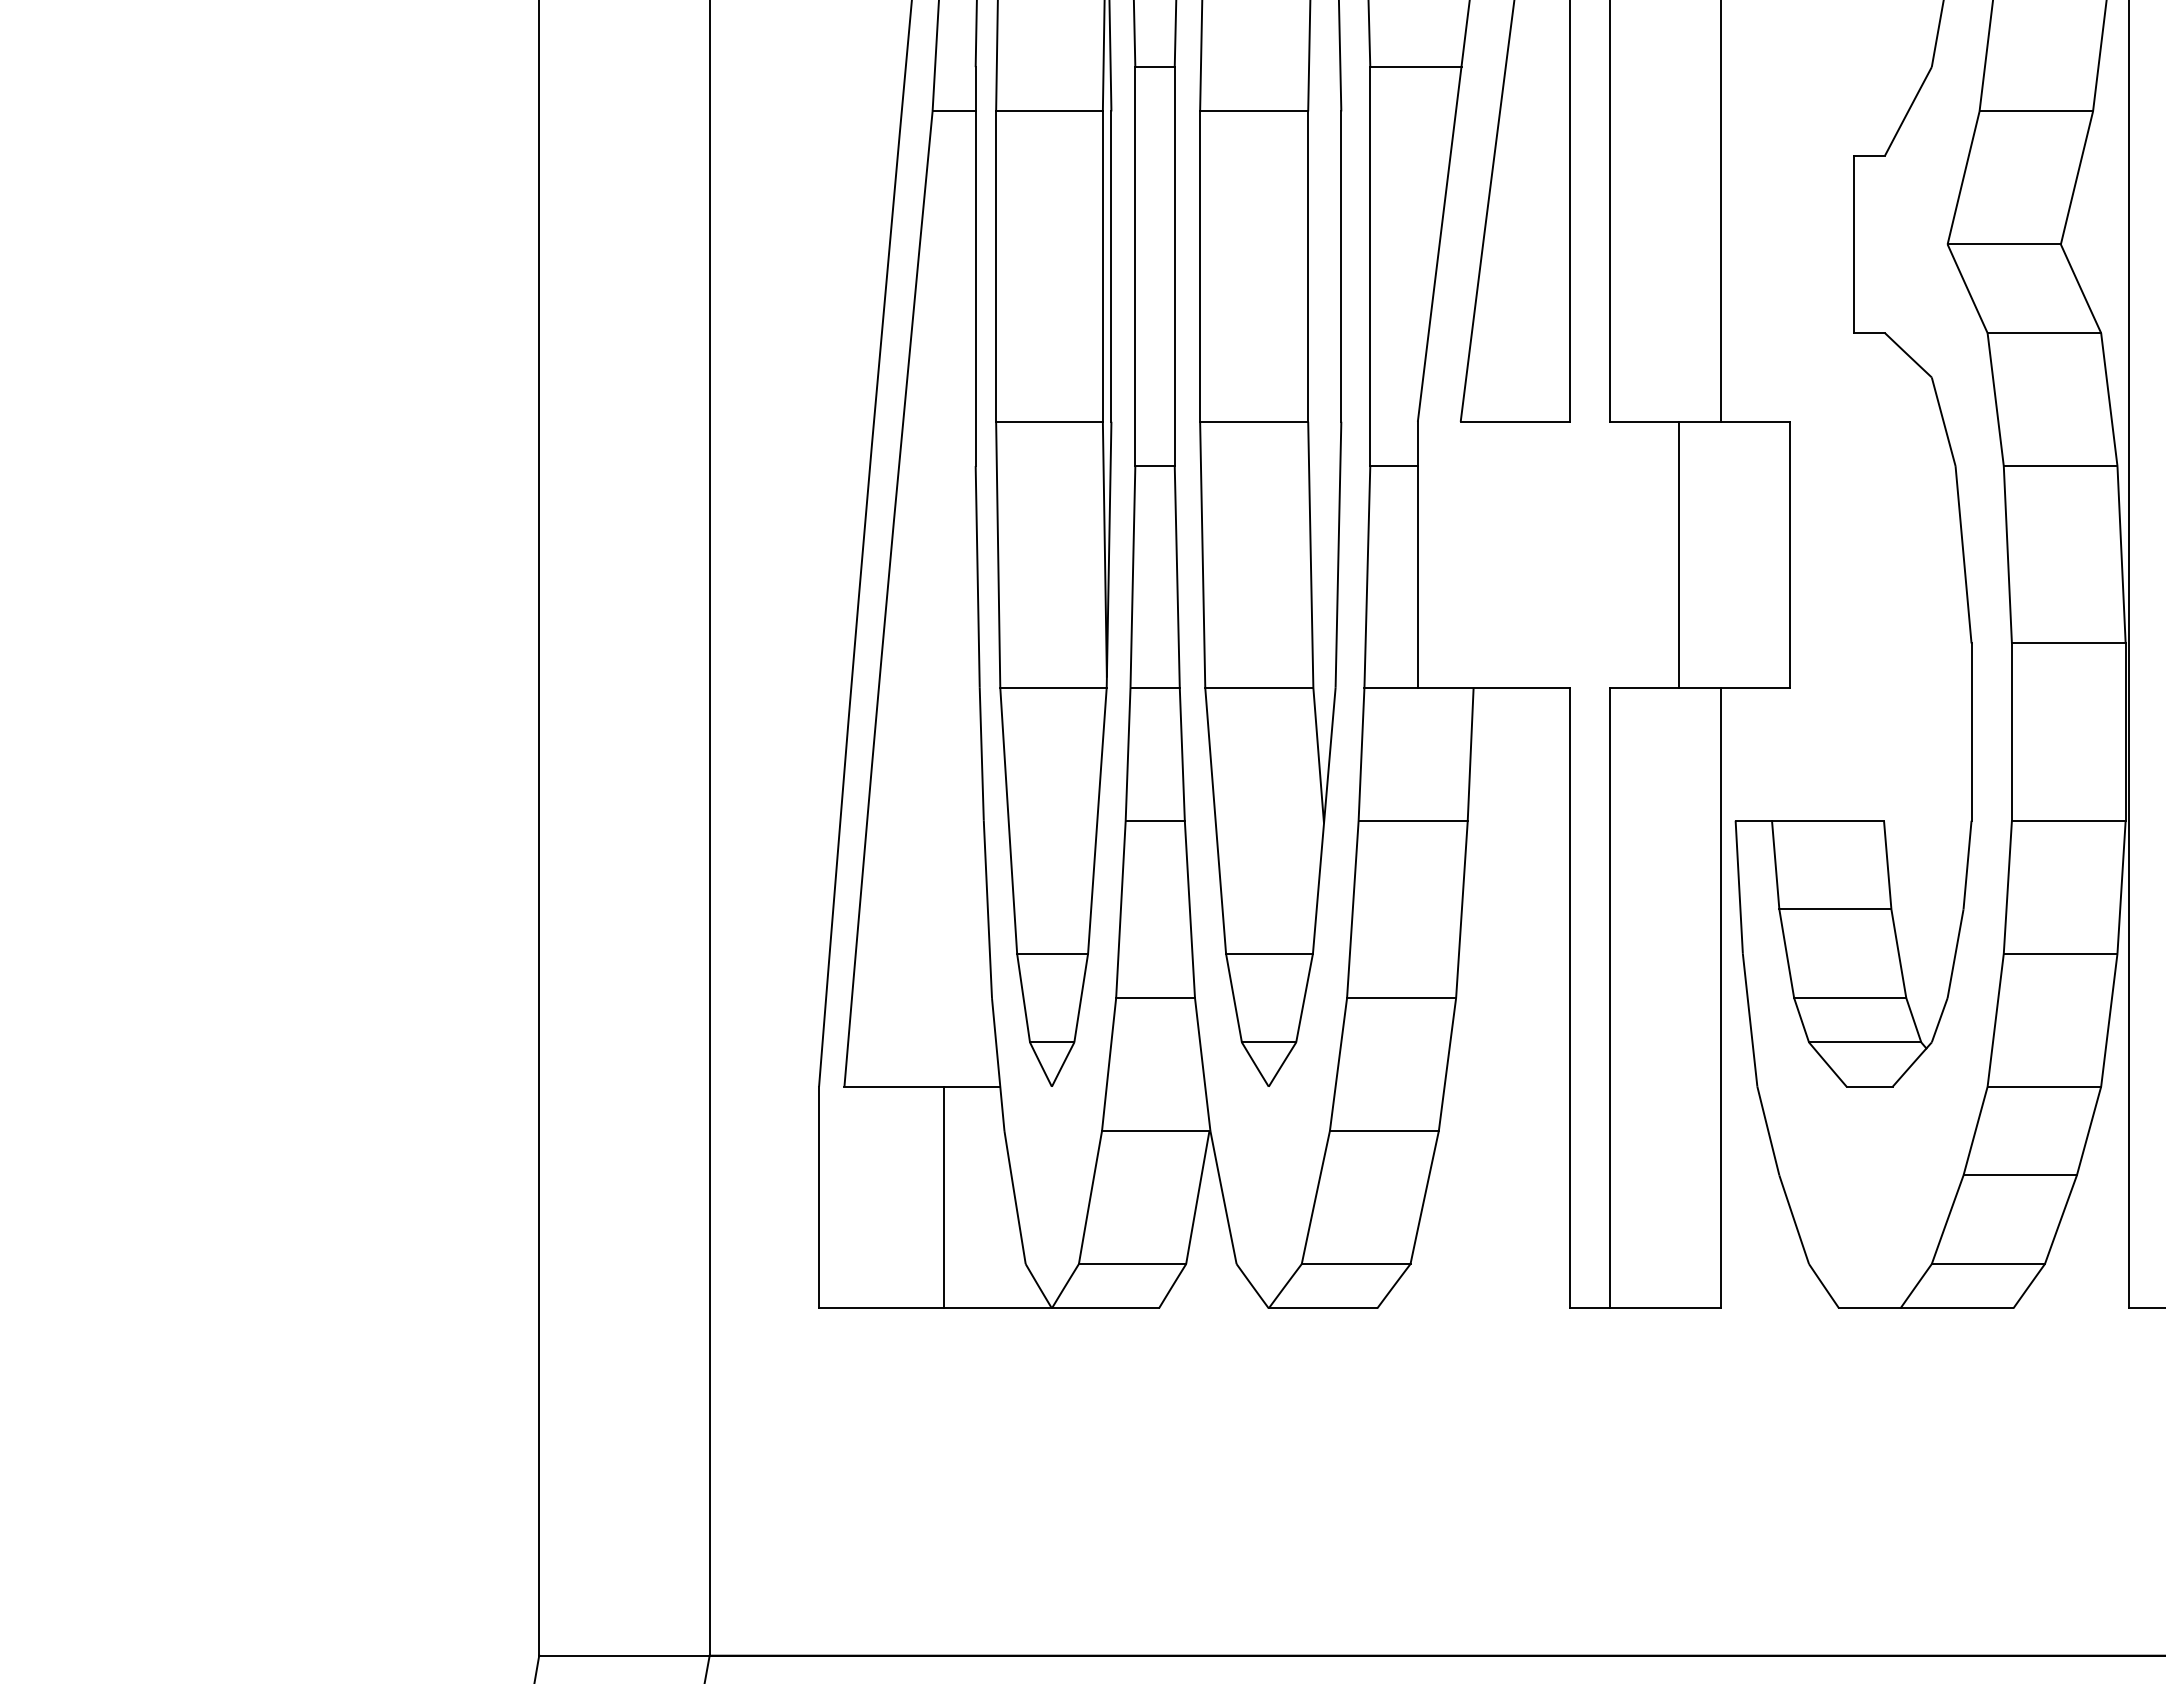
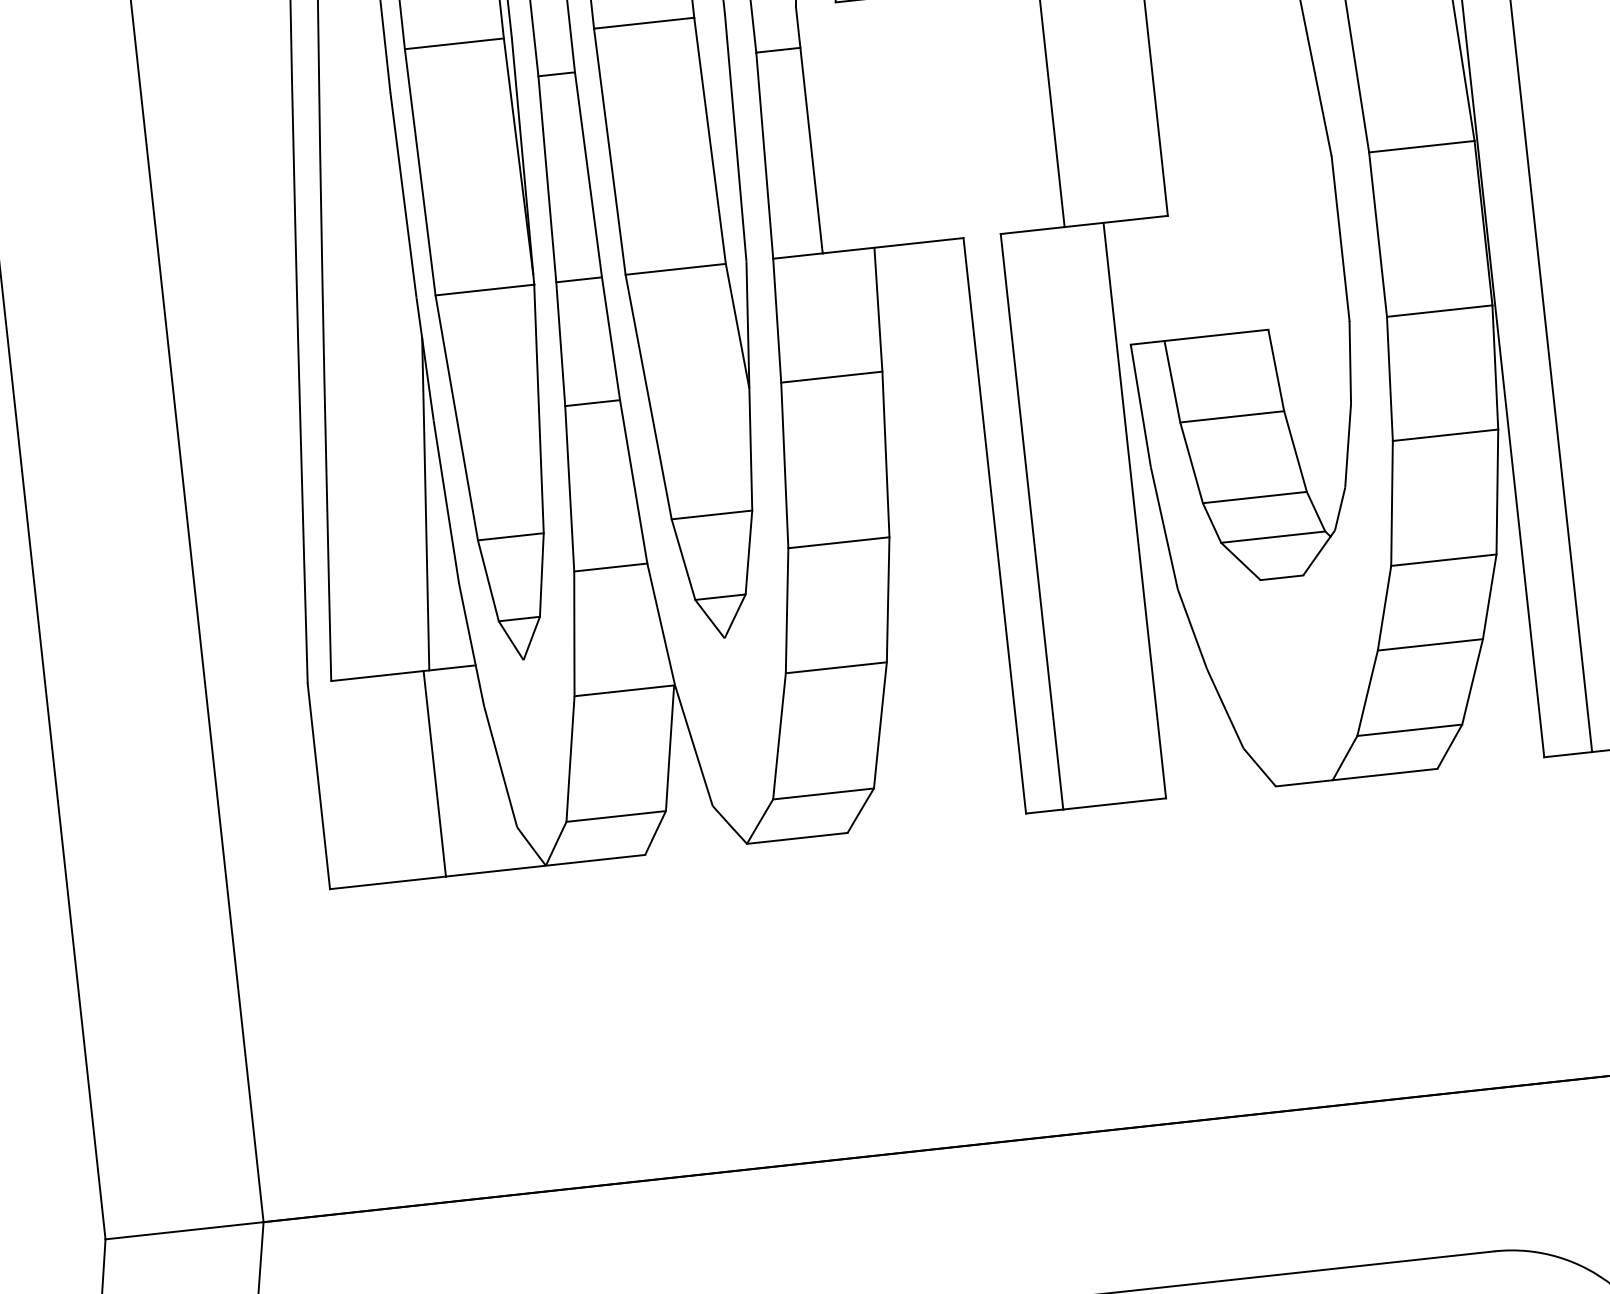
line: (965, 909) -> (425, 504), added

